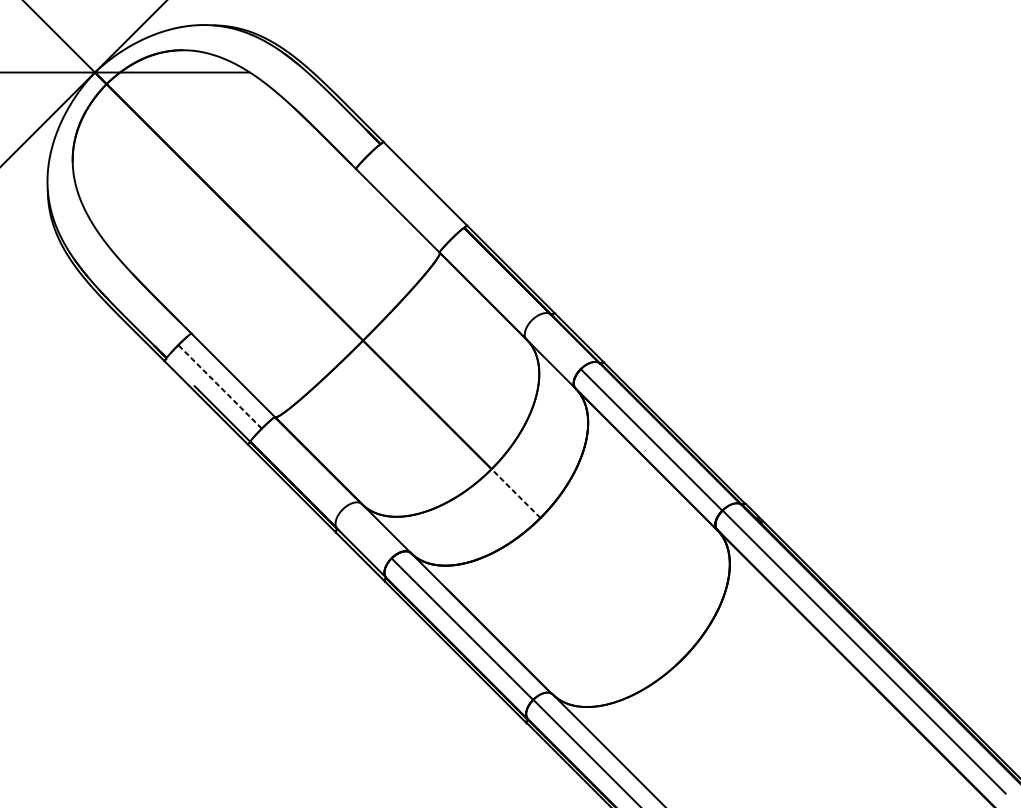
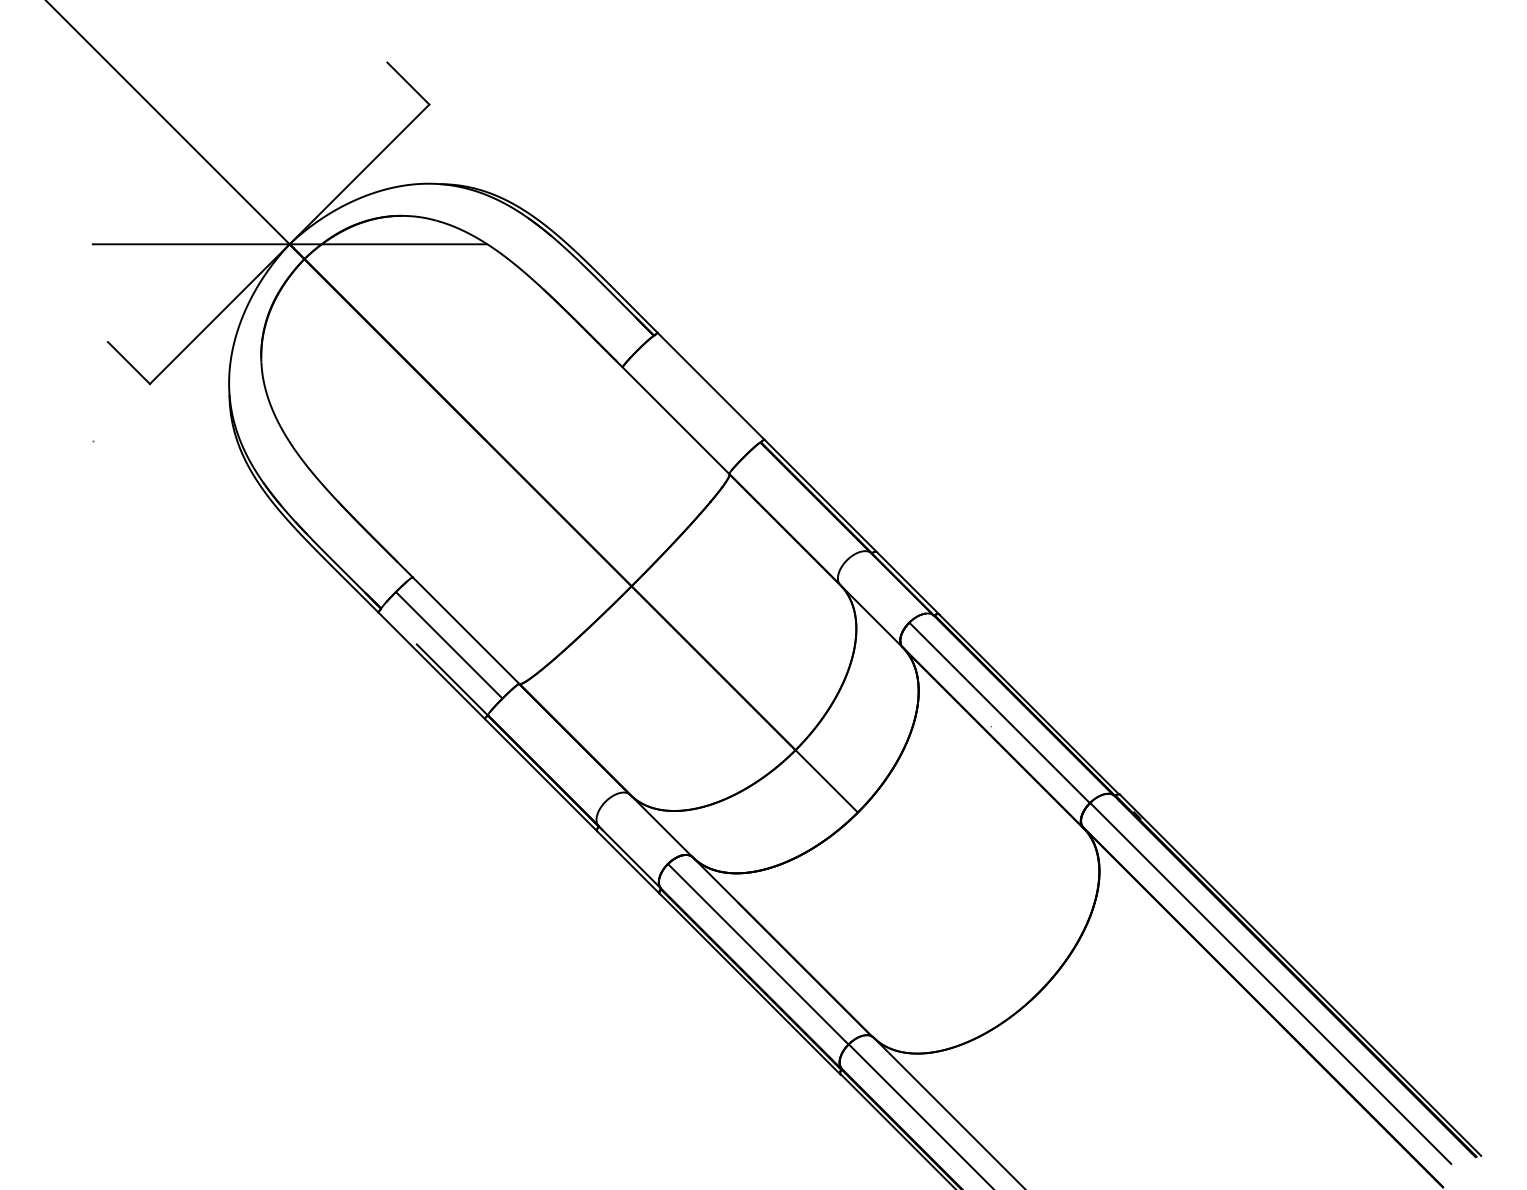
line: (219, 386) -> (448, 644), dashed -> solid
line: (515, 493) -> (826, 781), dashed -> solid

